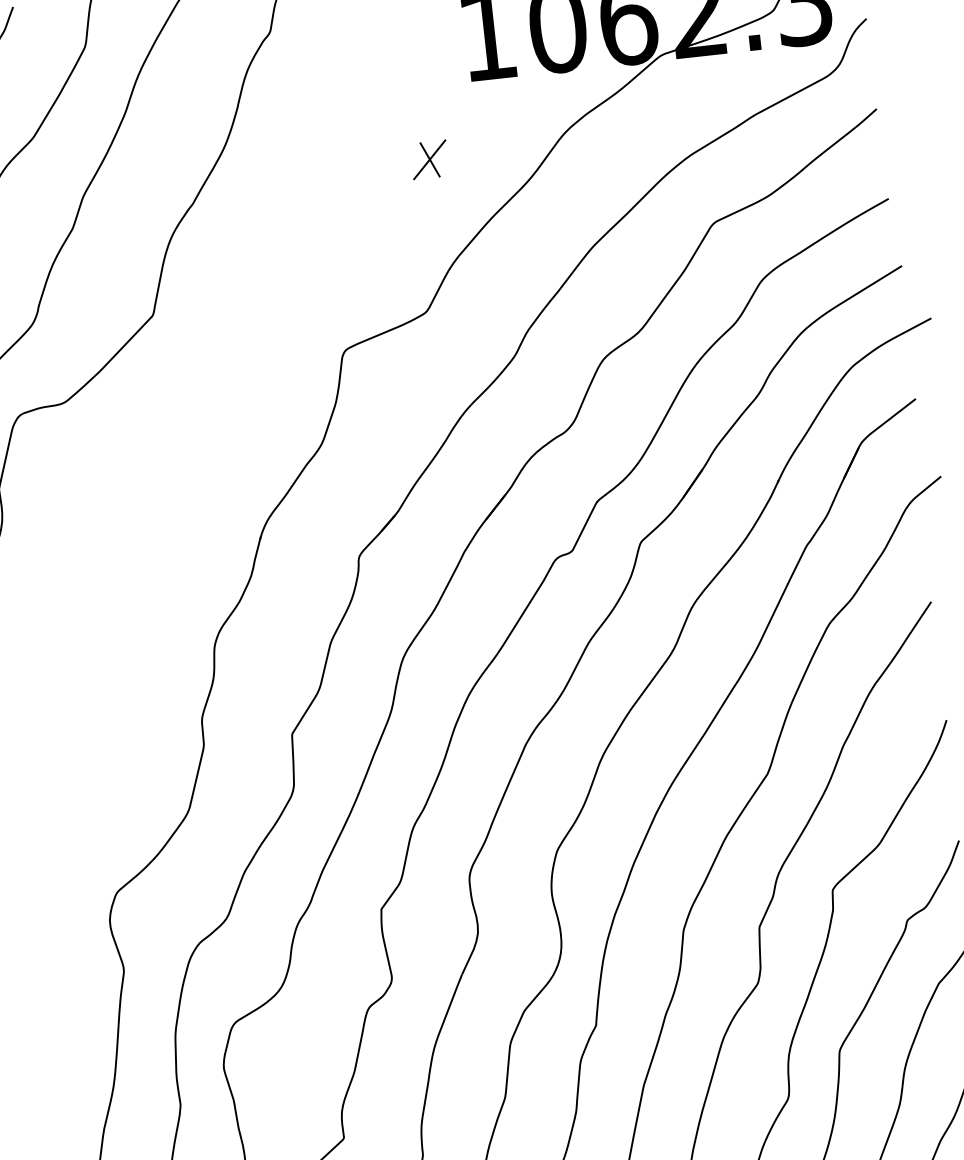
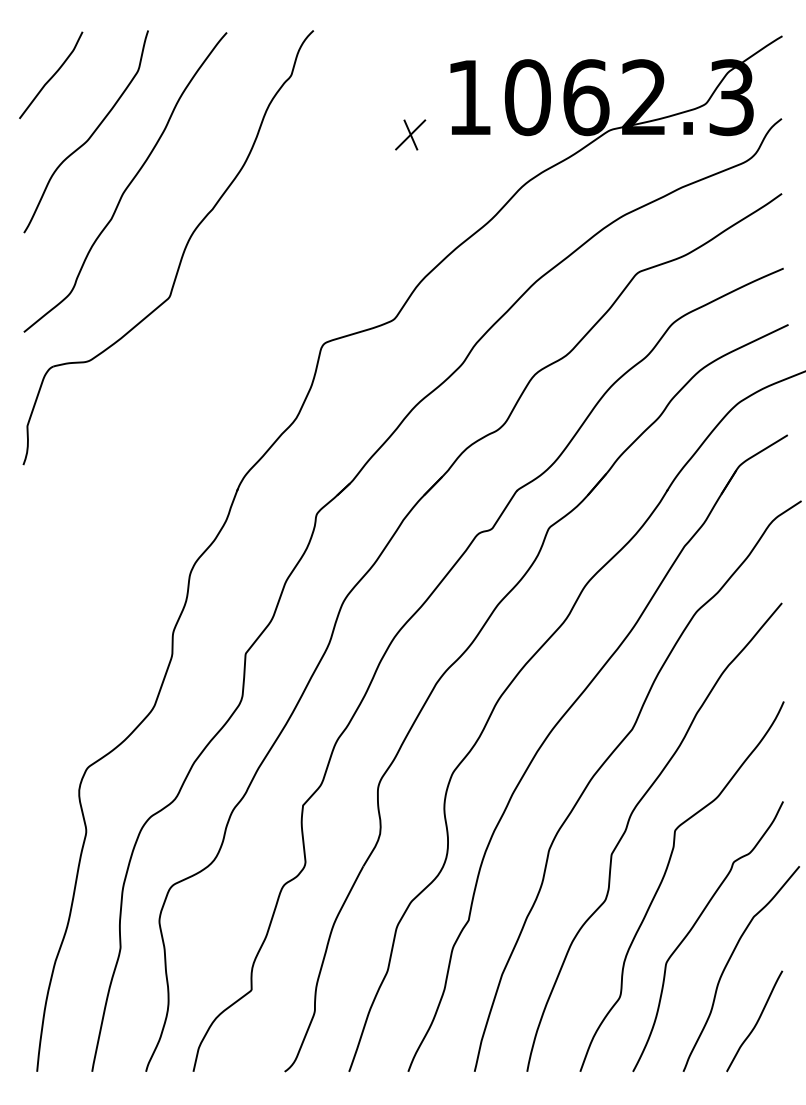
part: (429, 159) -> (410, 134), moved

